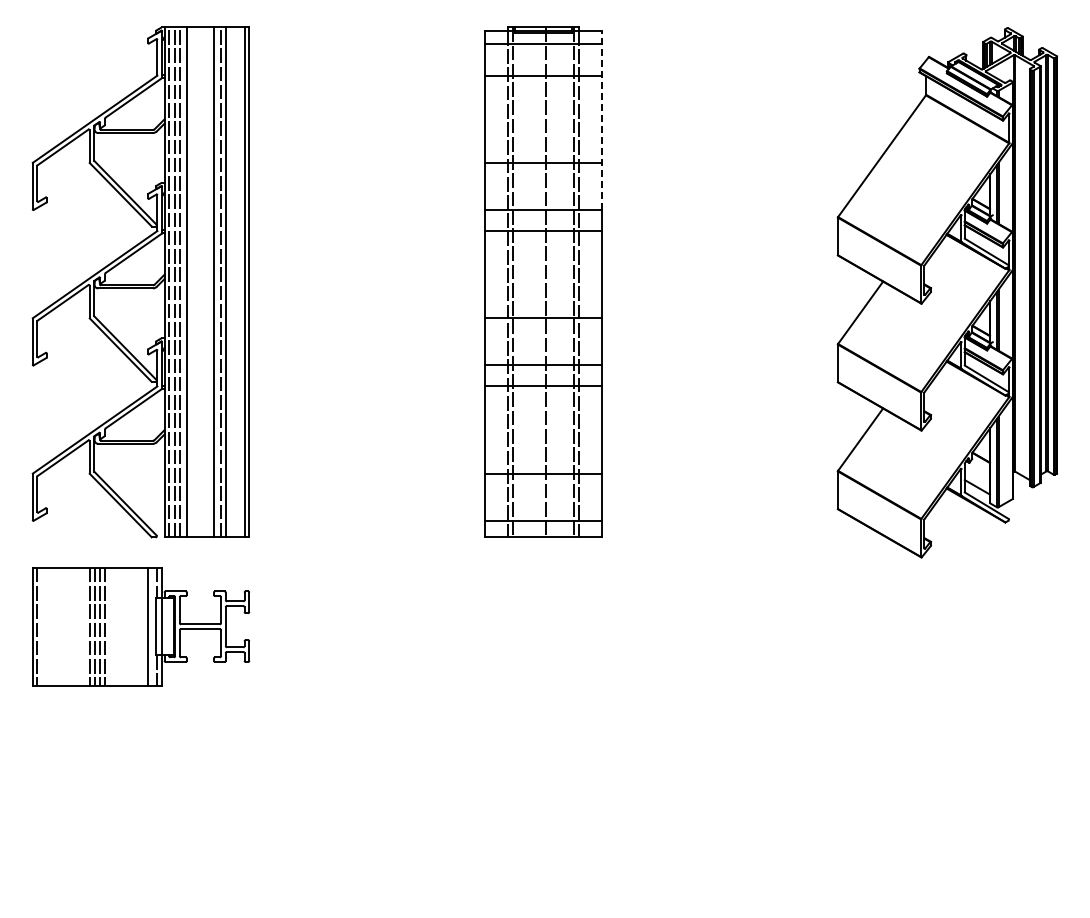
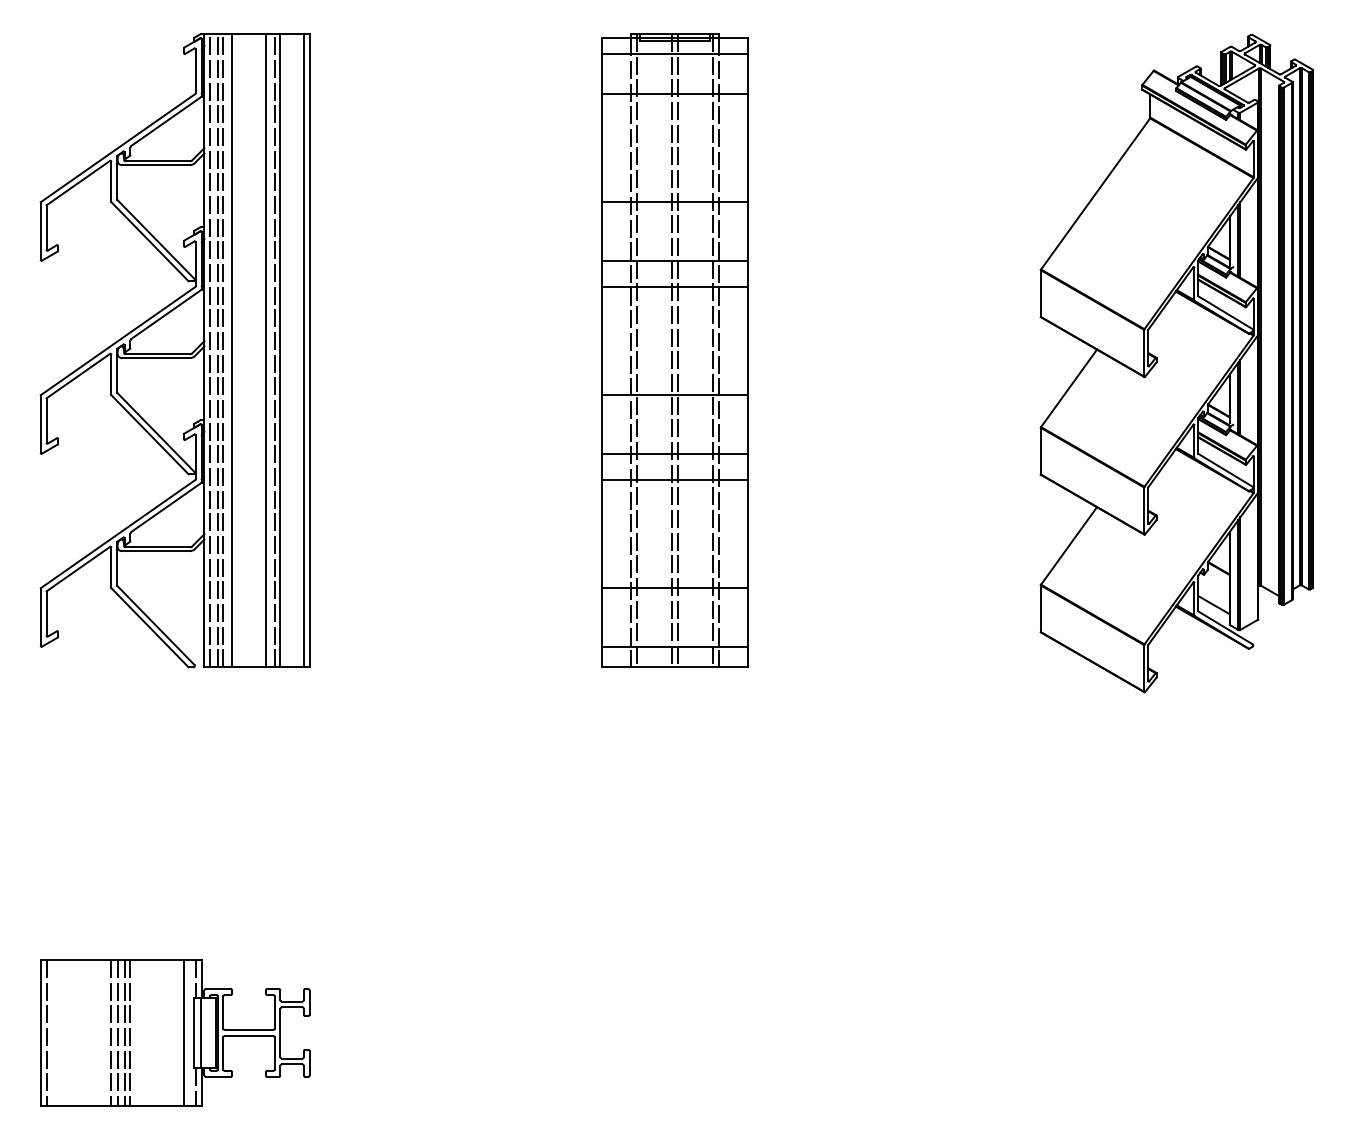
line: (602, 120) -> (748, 149), dashed -> solid
line: (541, 282) -> (672, 350), added
part: (141, 626) -> (175, 1032), moved

